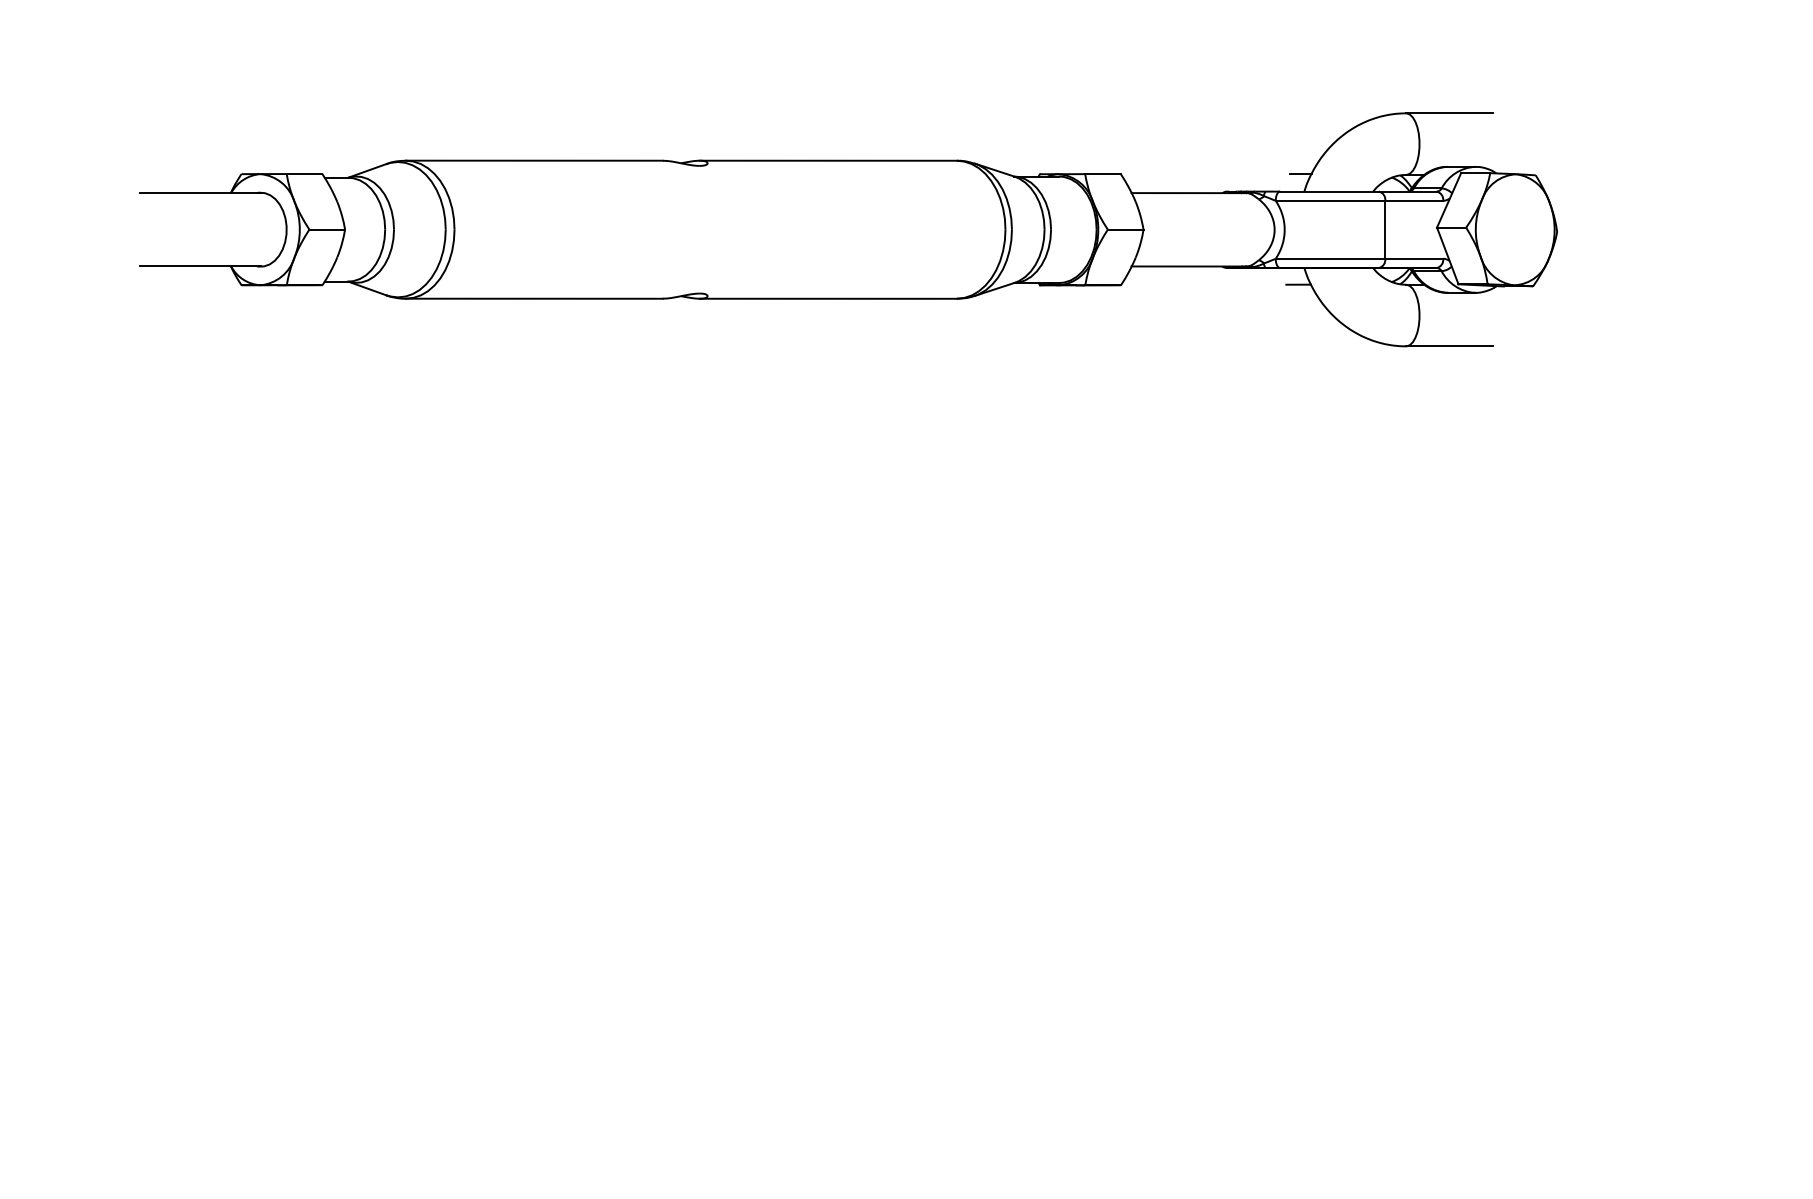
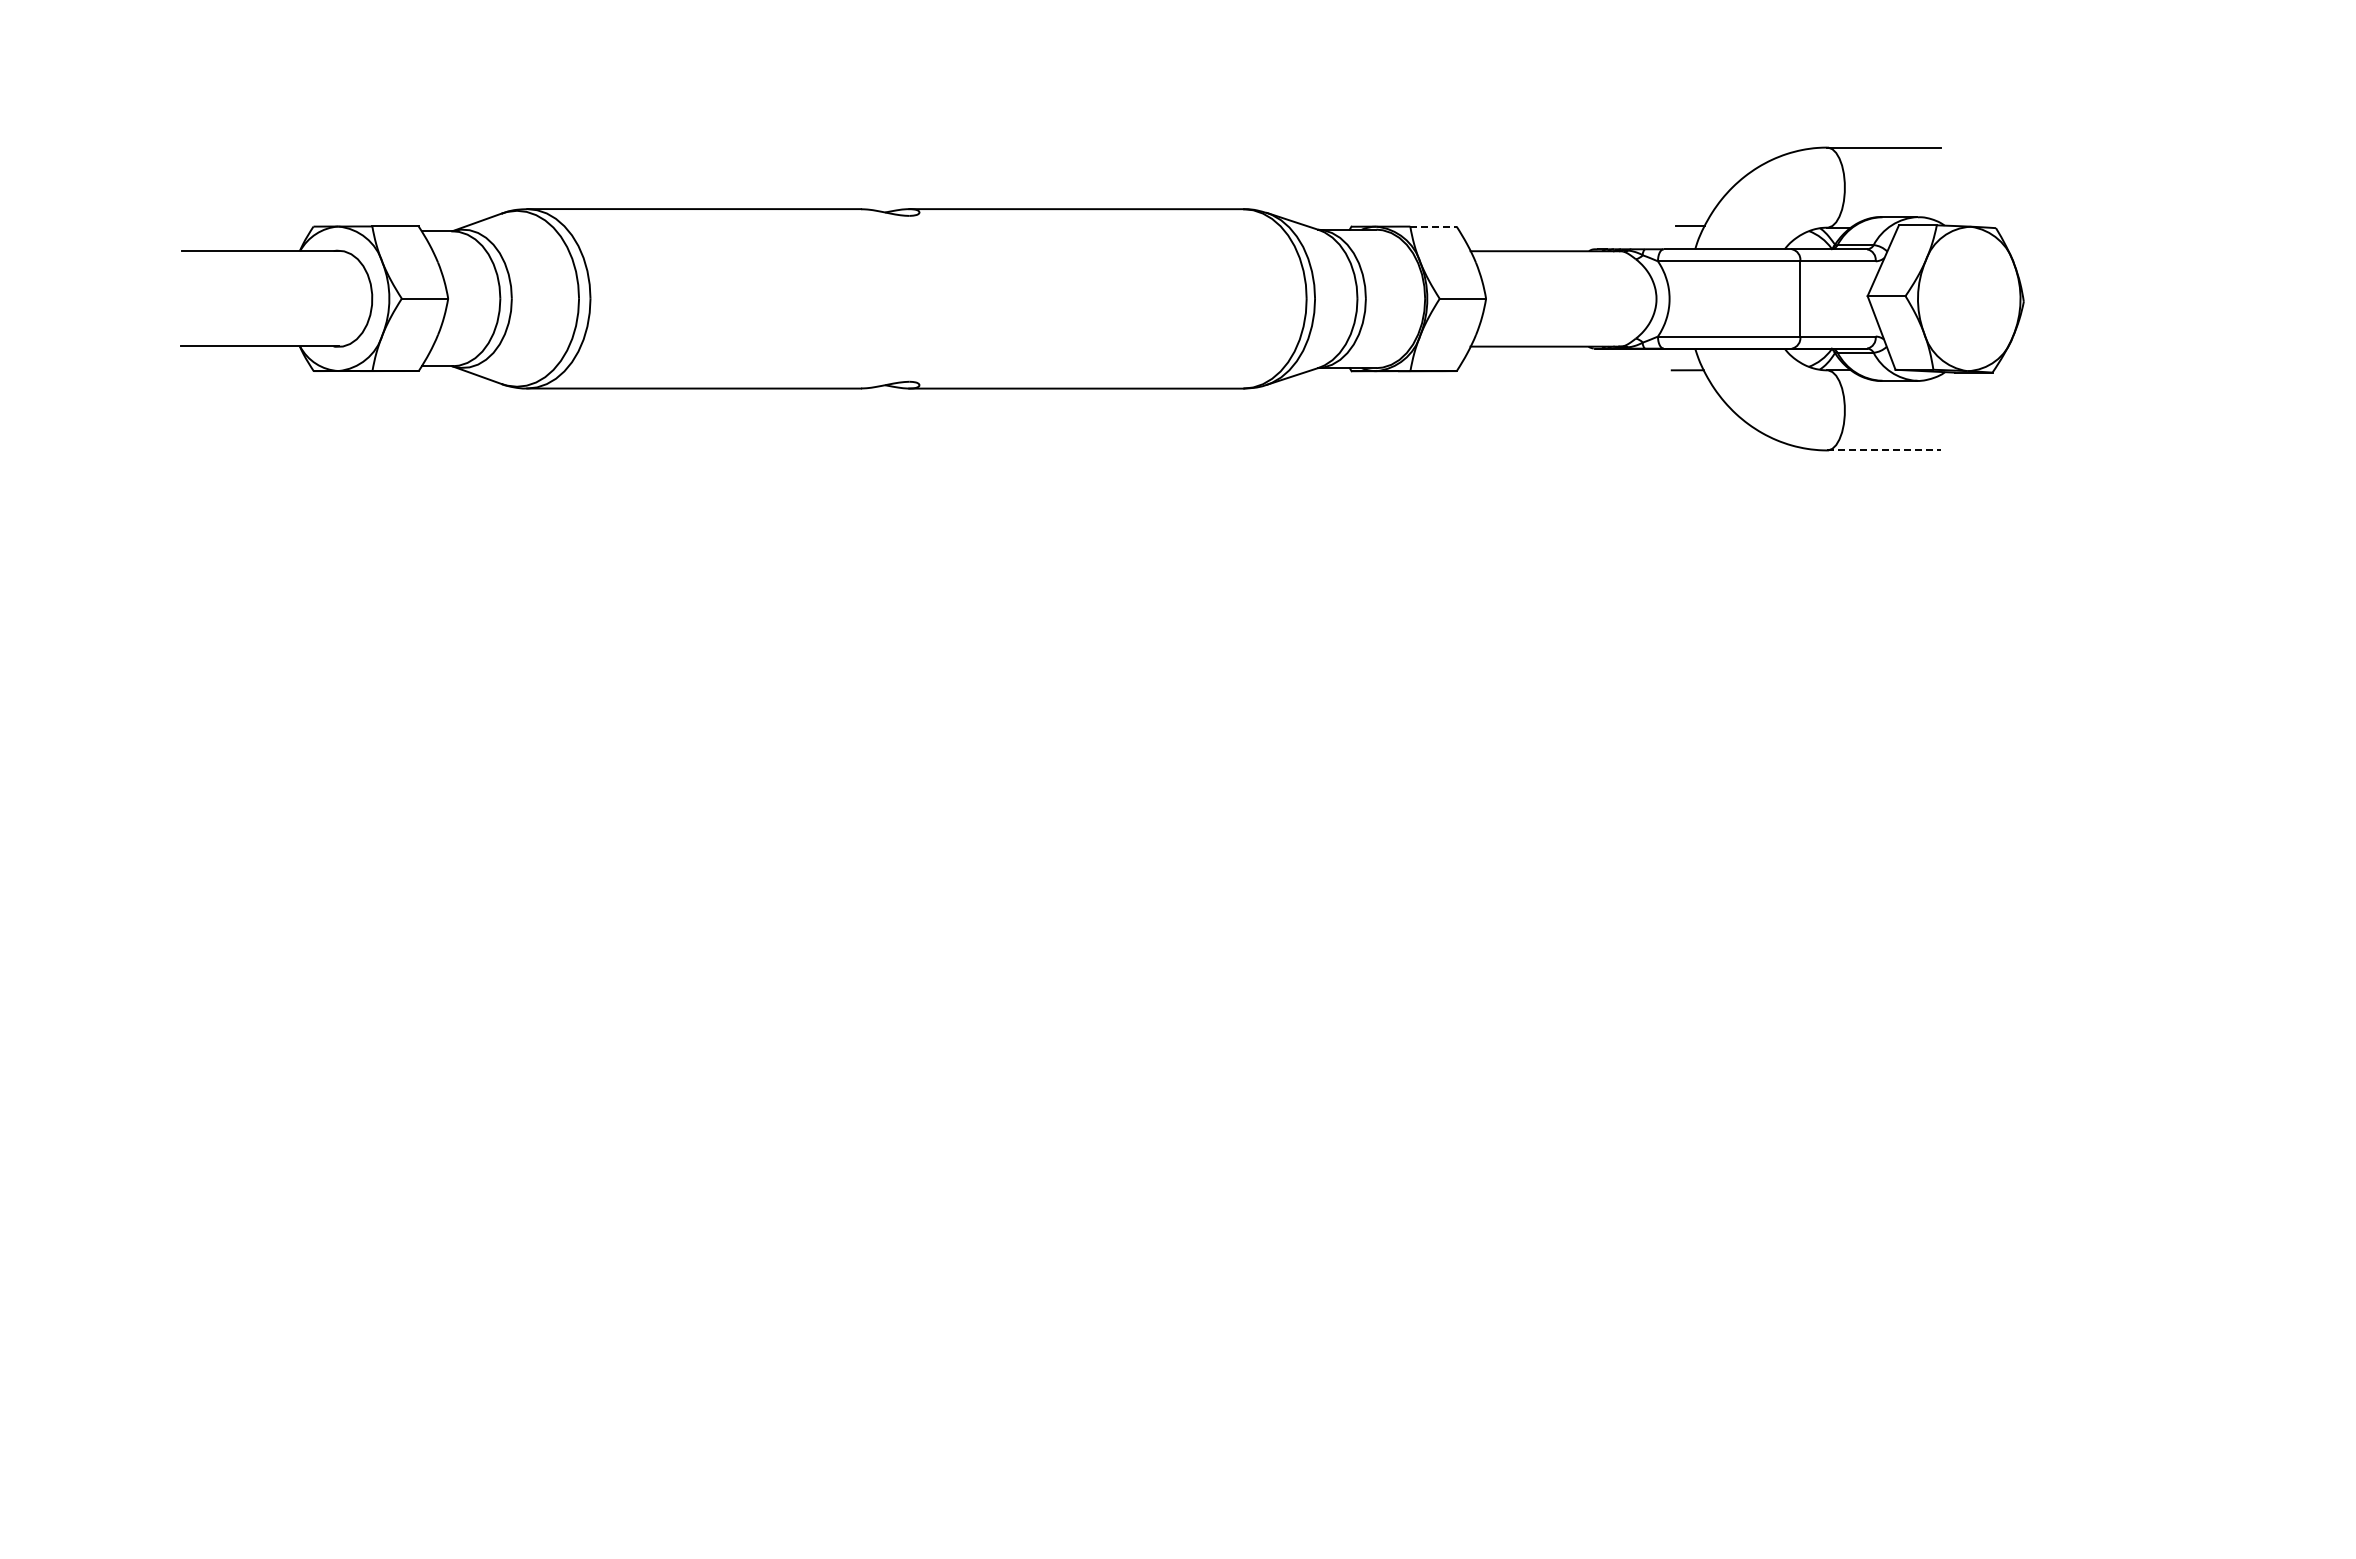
line: (1103, 174) -> (1433, 226), solid -> dashed
line: (1450, 346) -> (1884, 450), solid -> dashed

